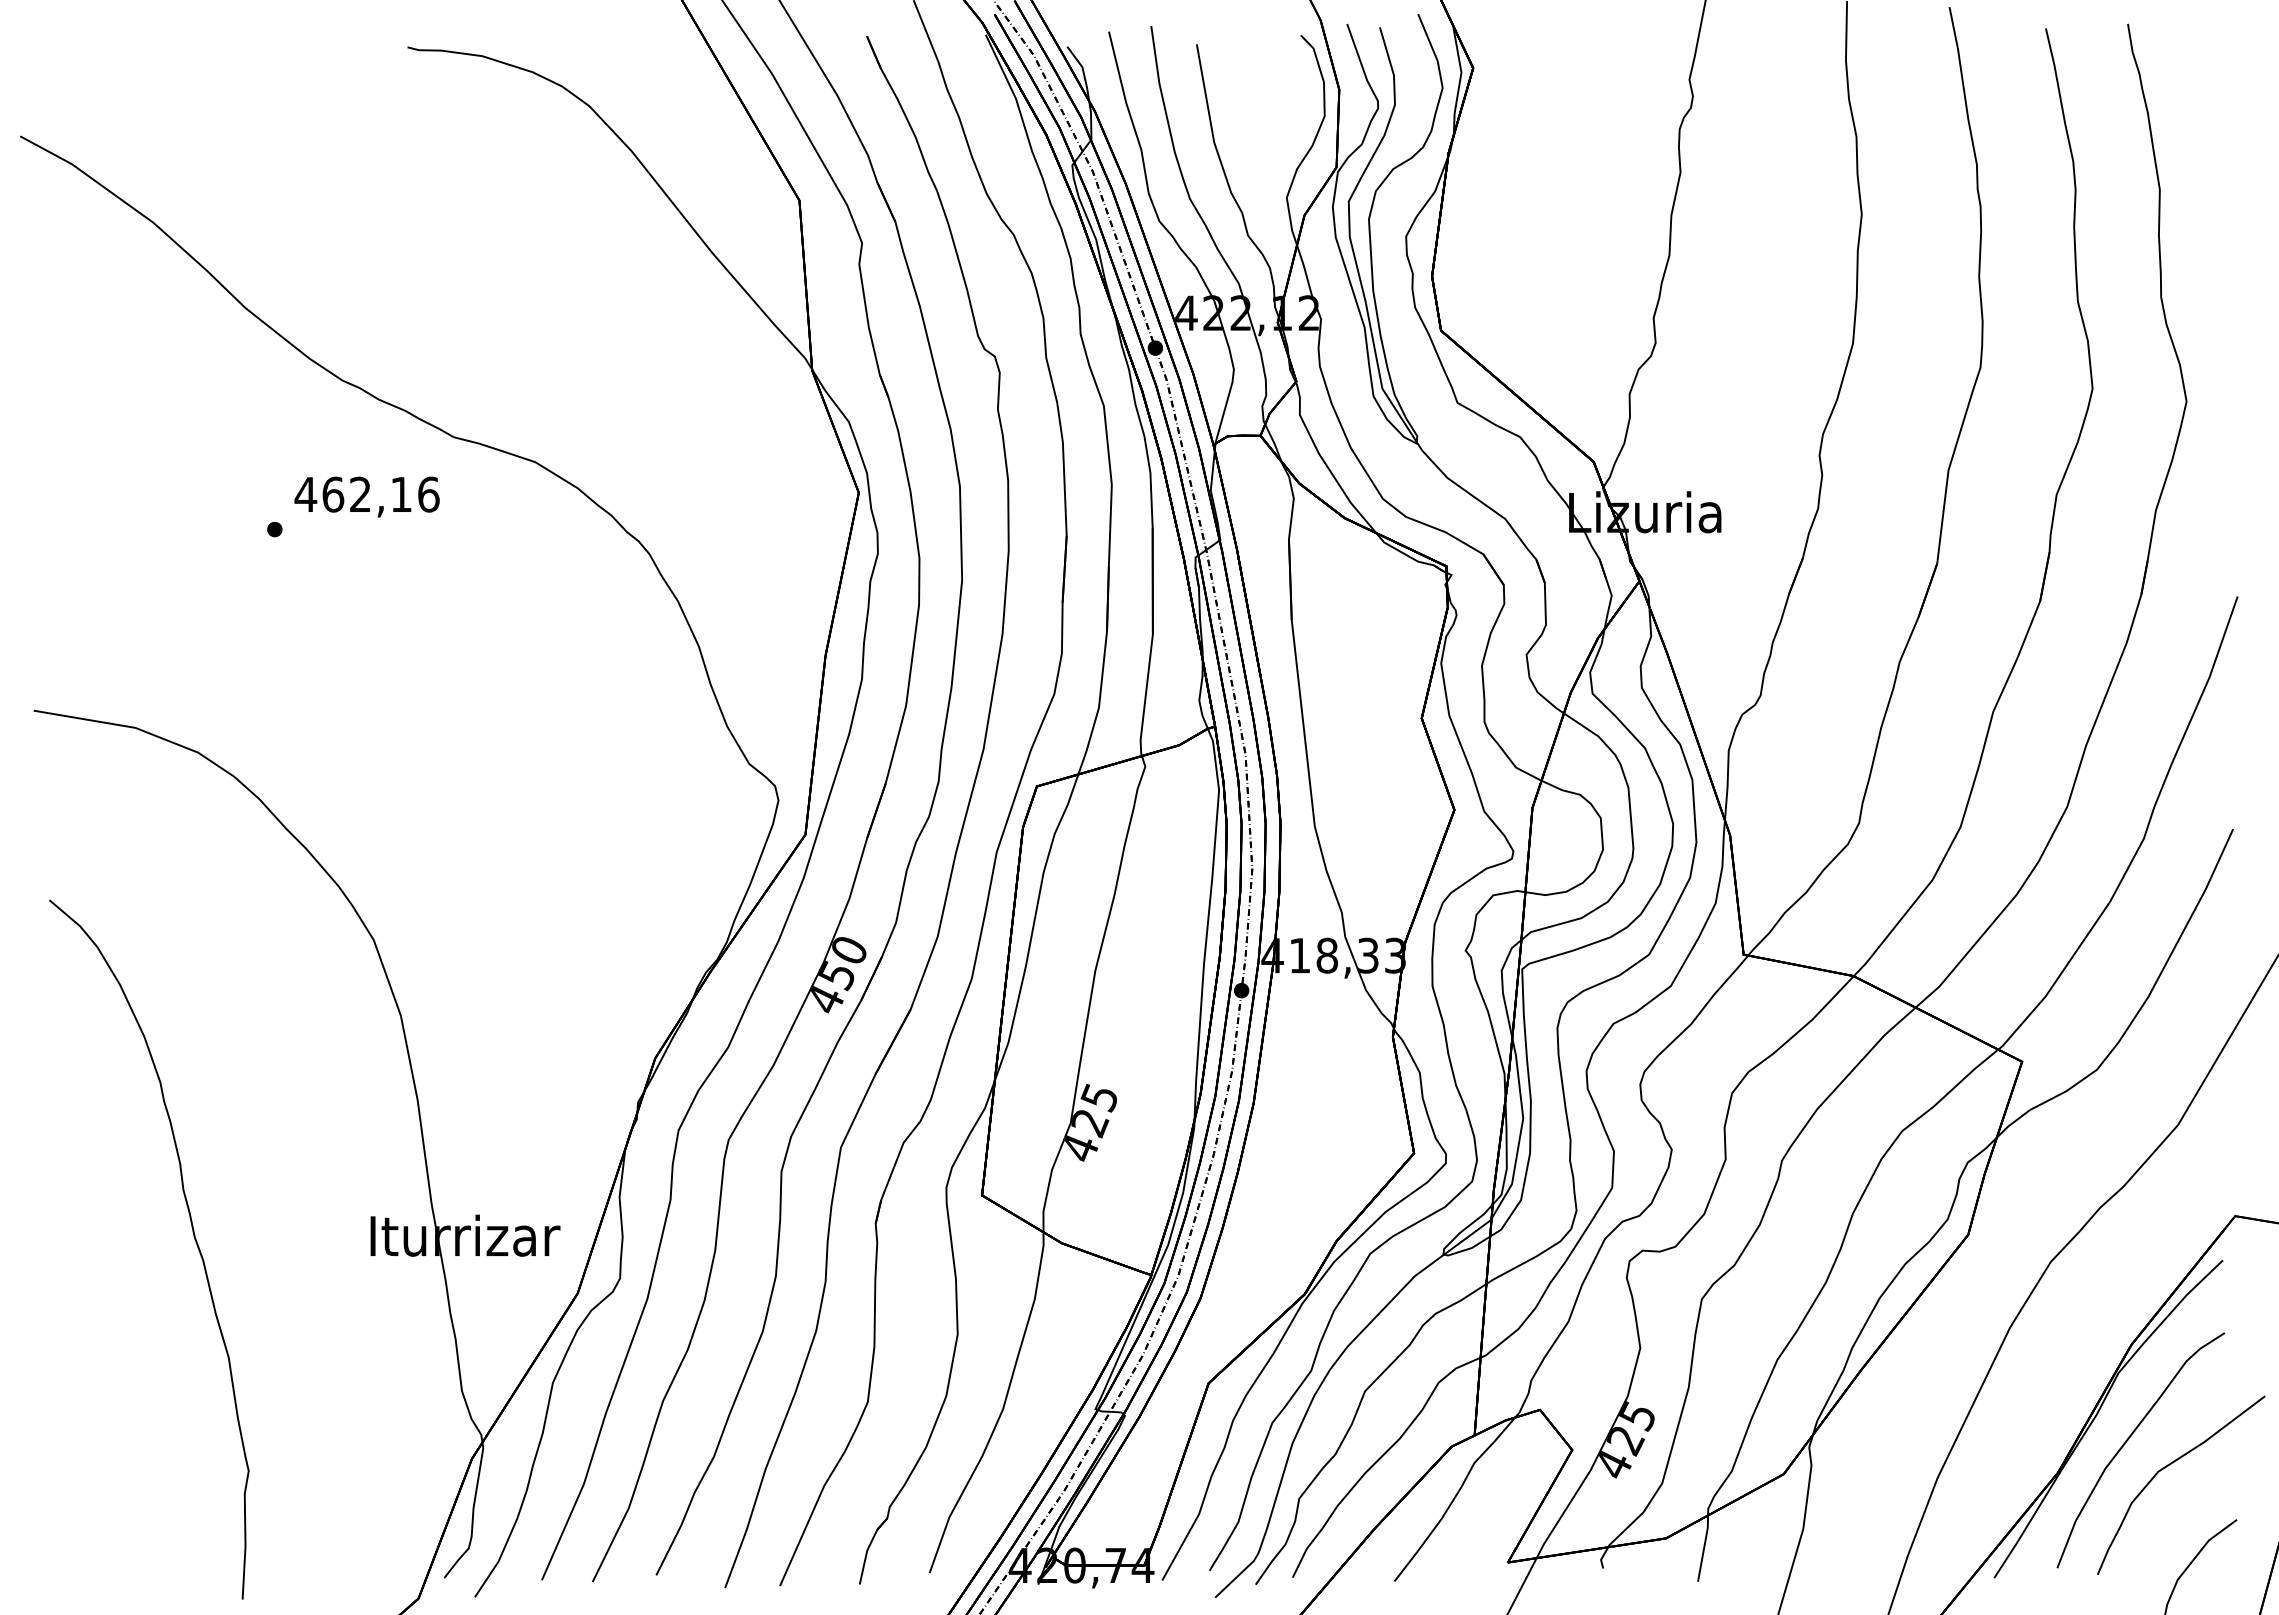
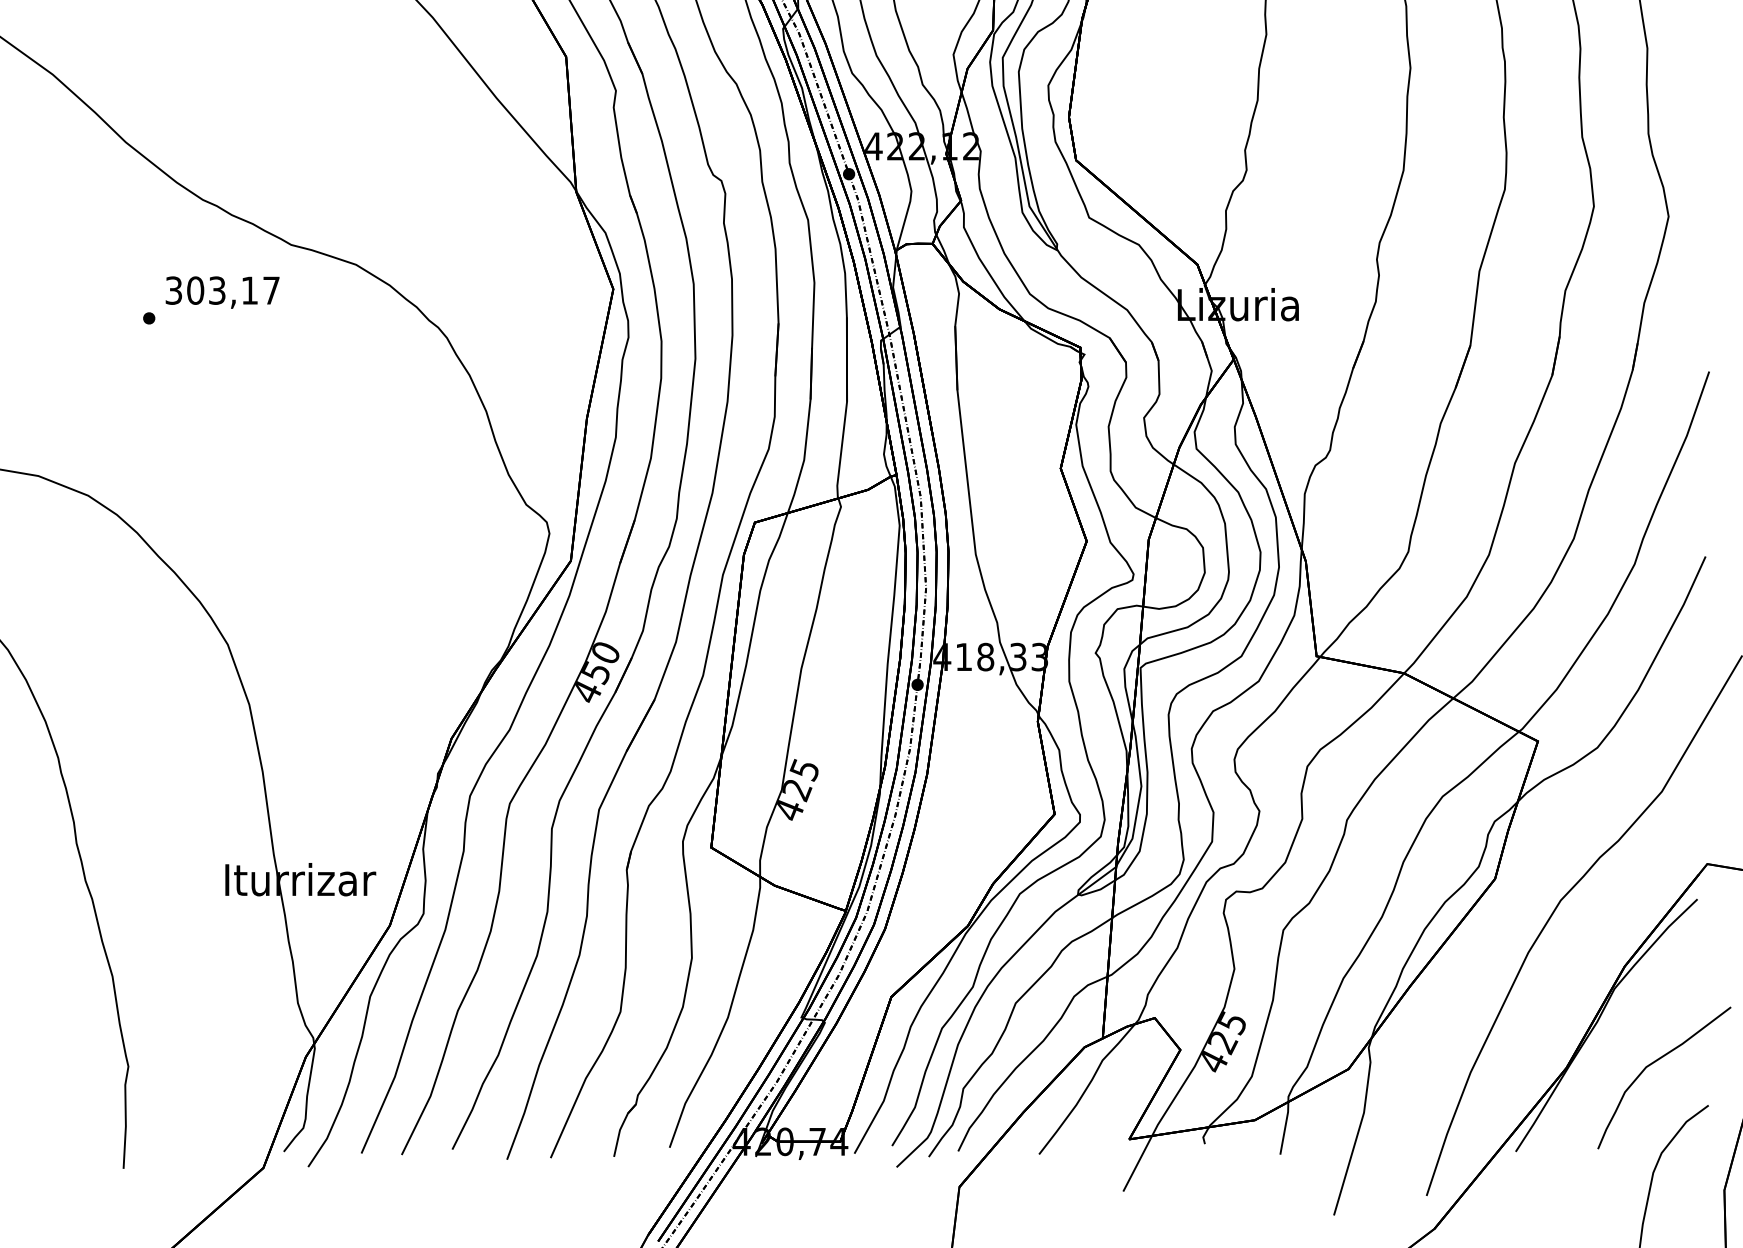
text: (366, 494) -> (222, 290), 462,16 -> 303,17
curve: (2128, 1440) -> (1622, 1042), removed

